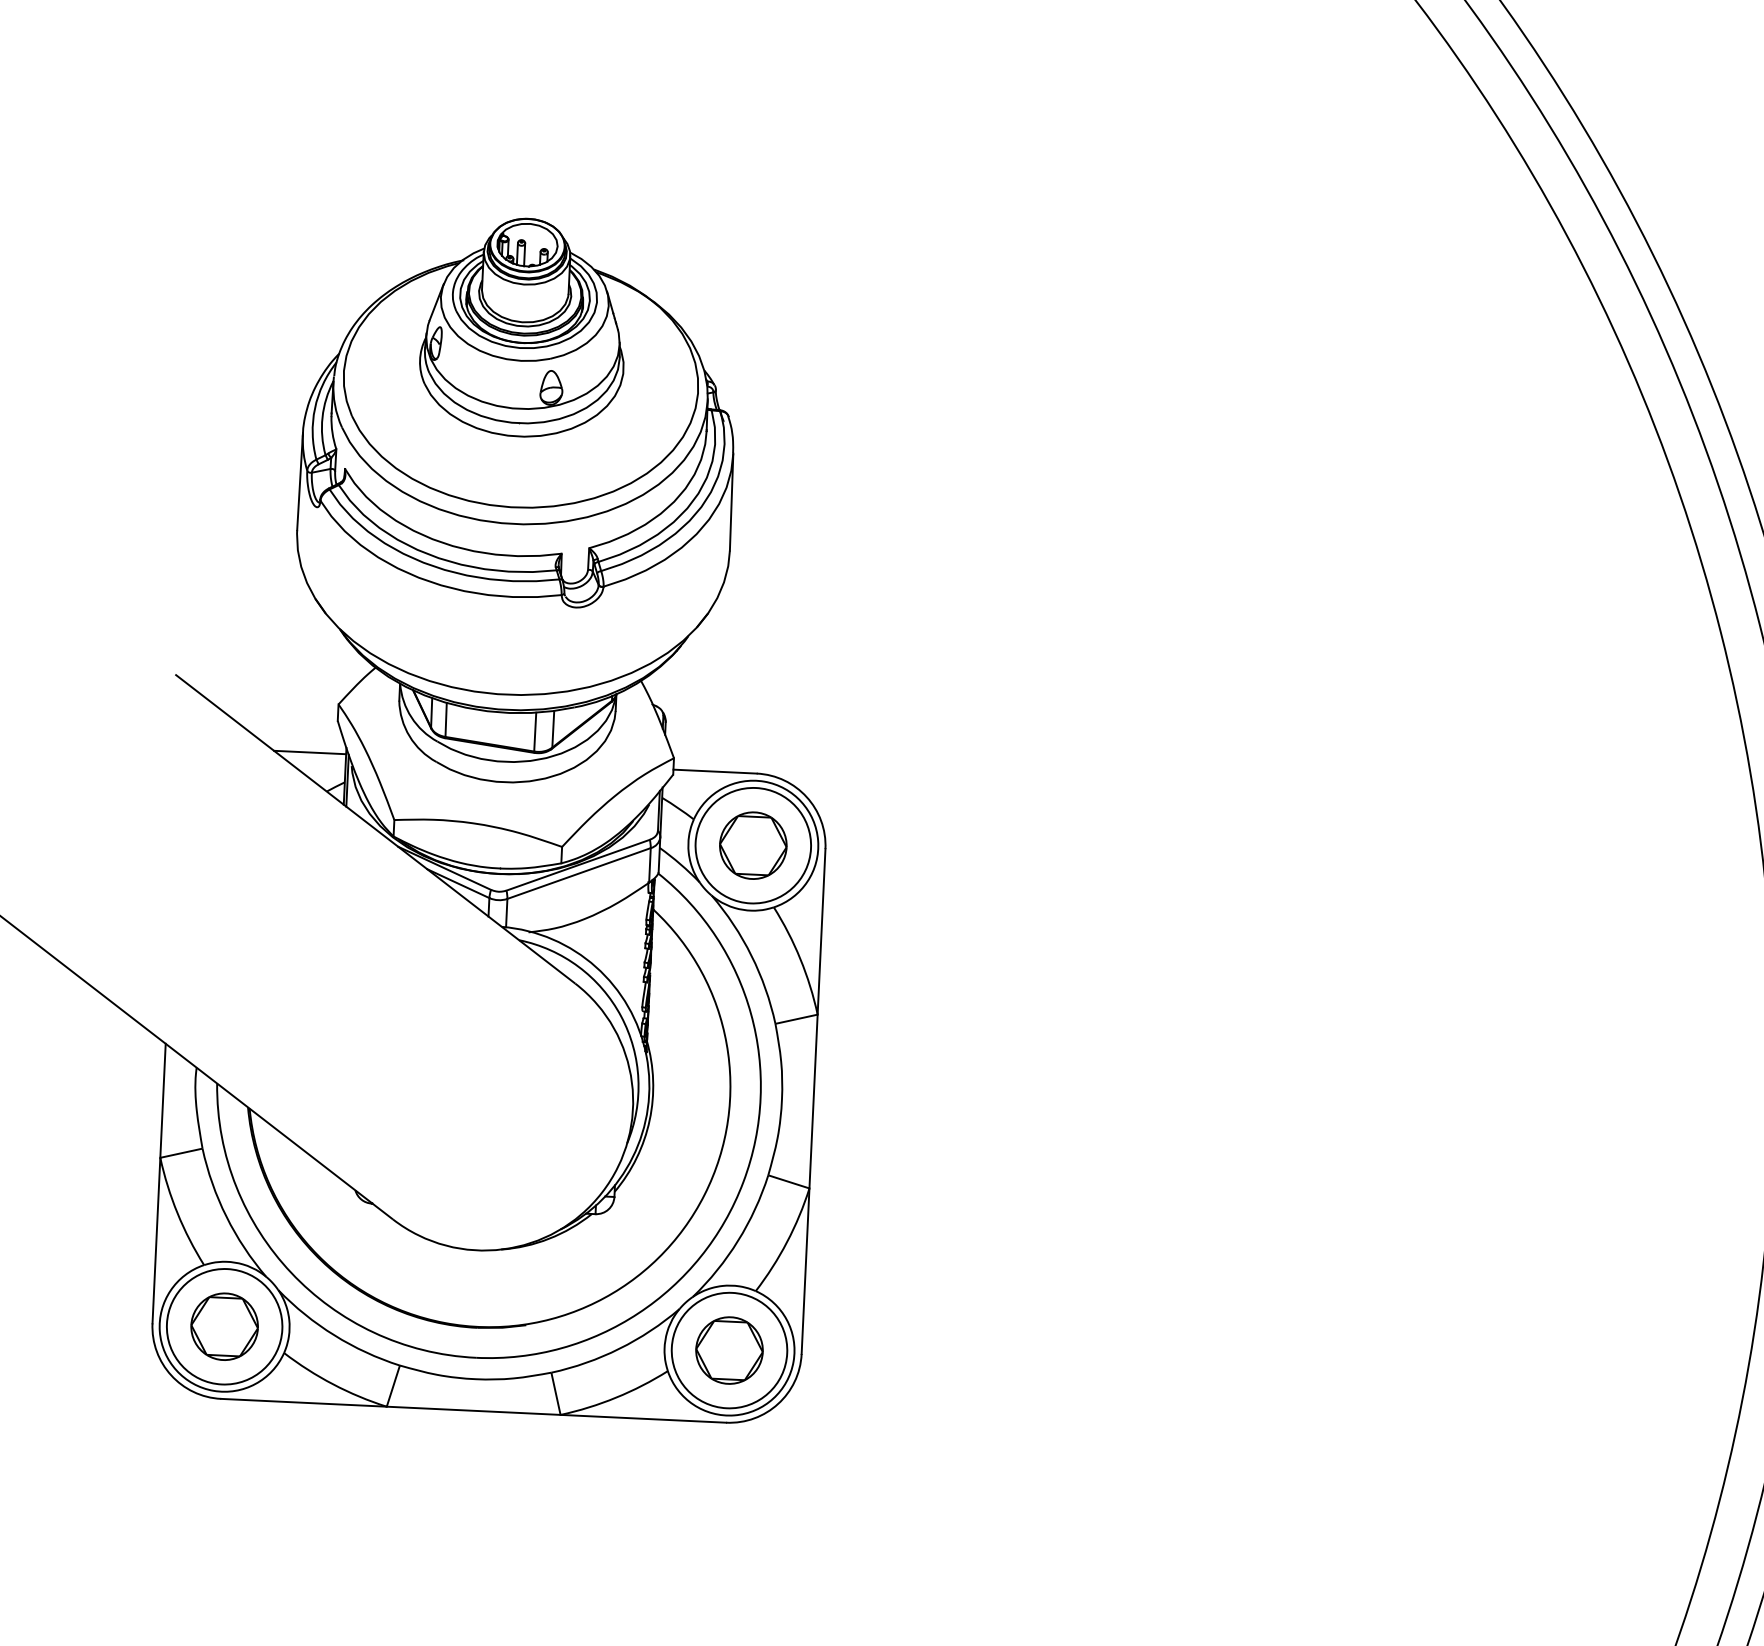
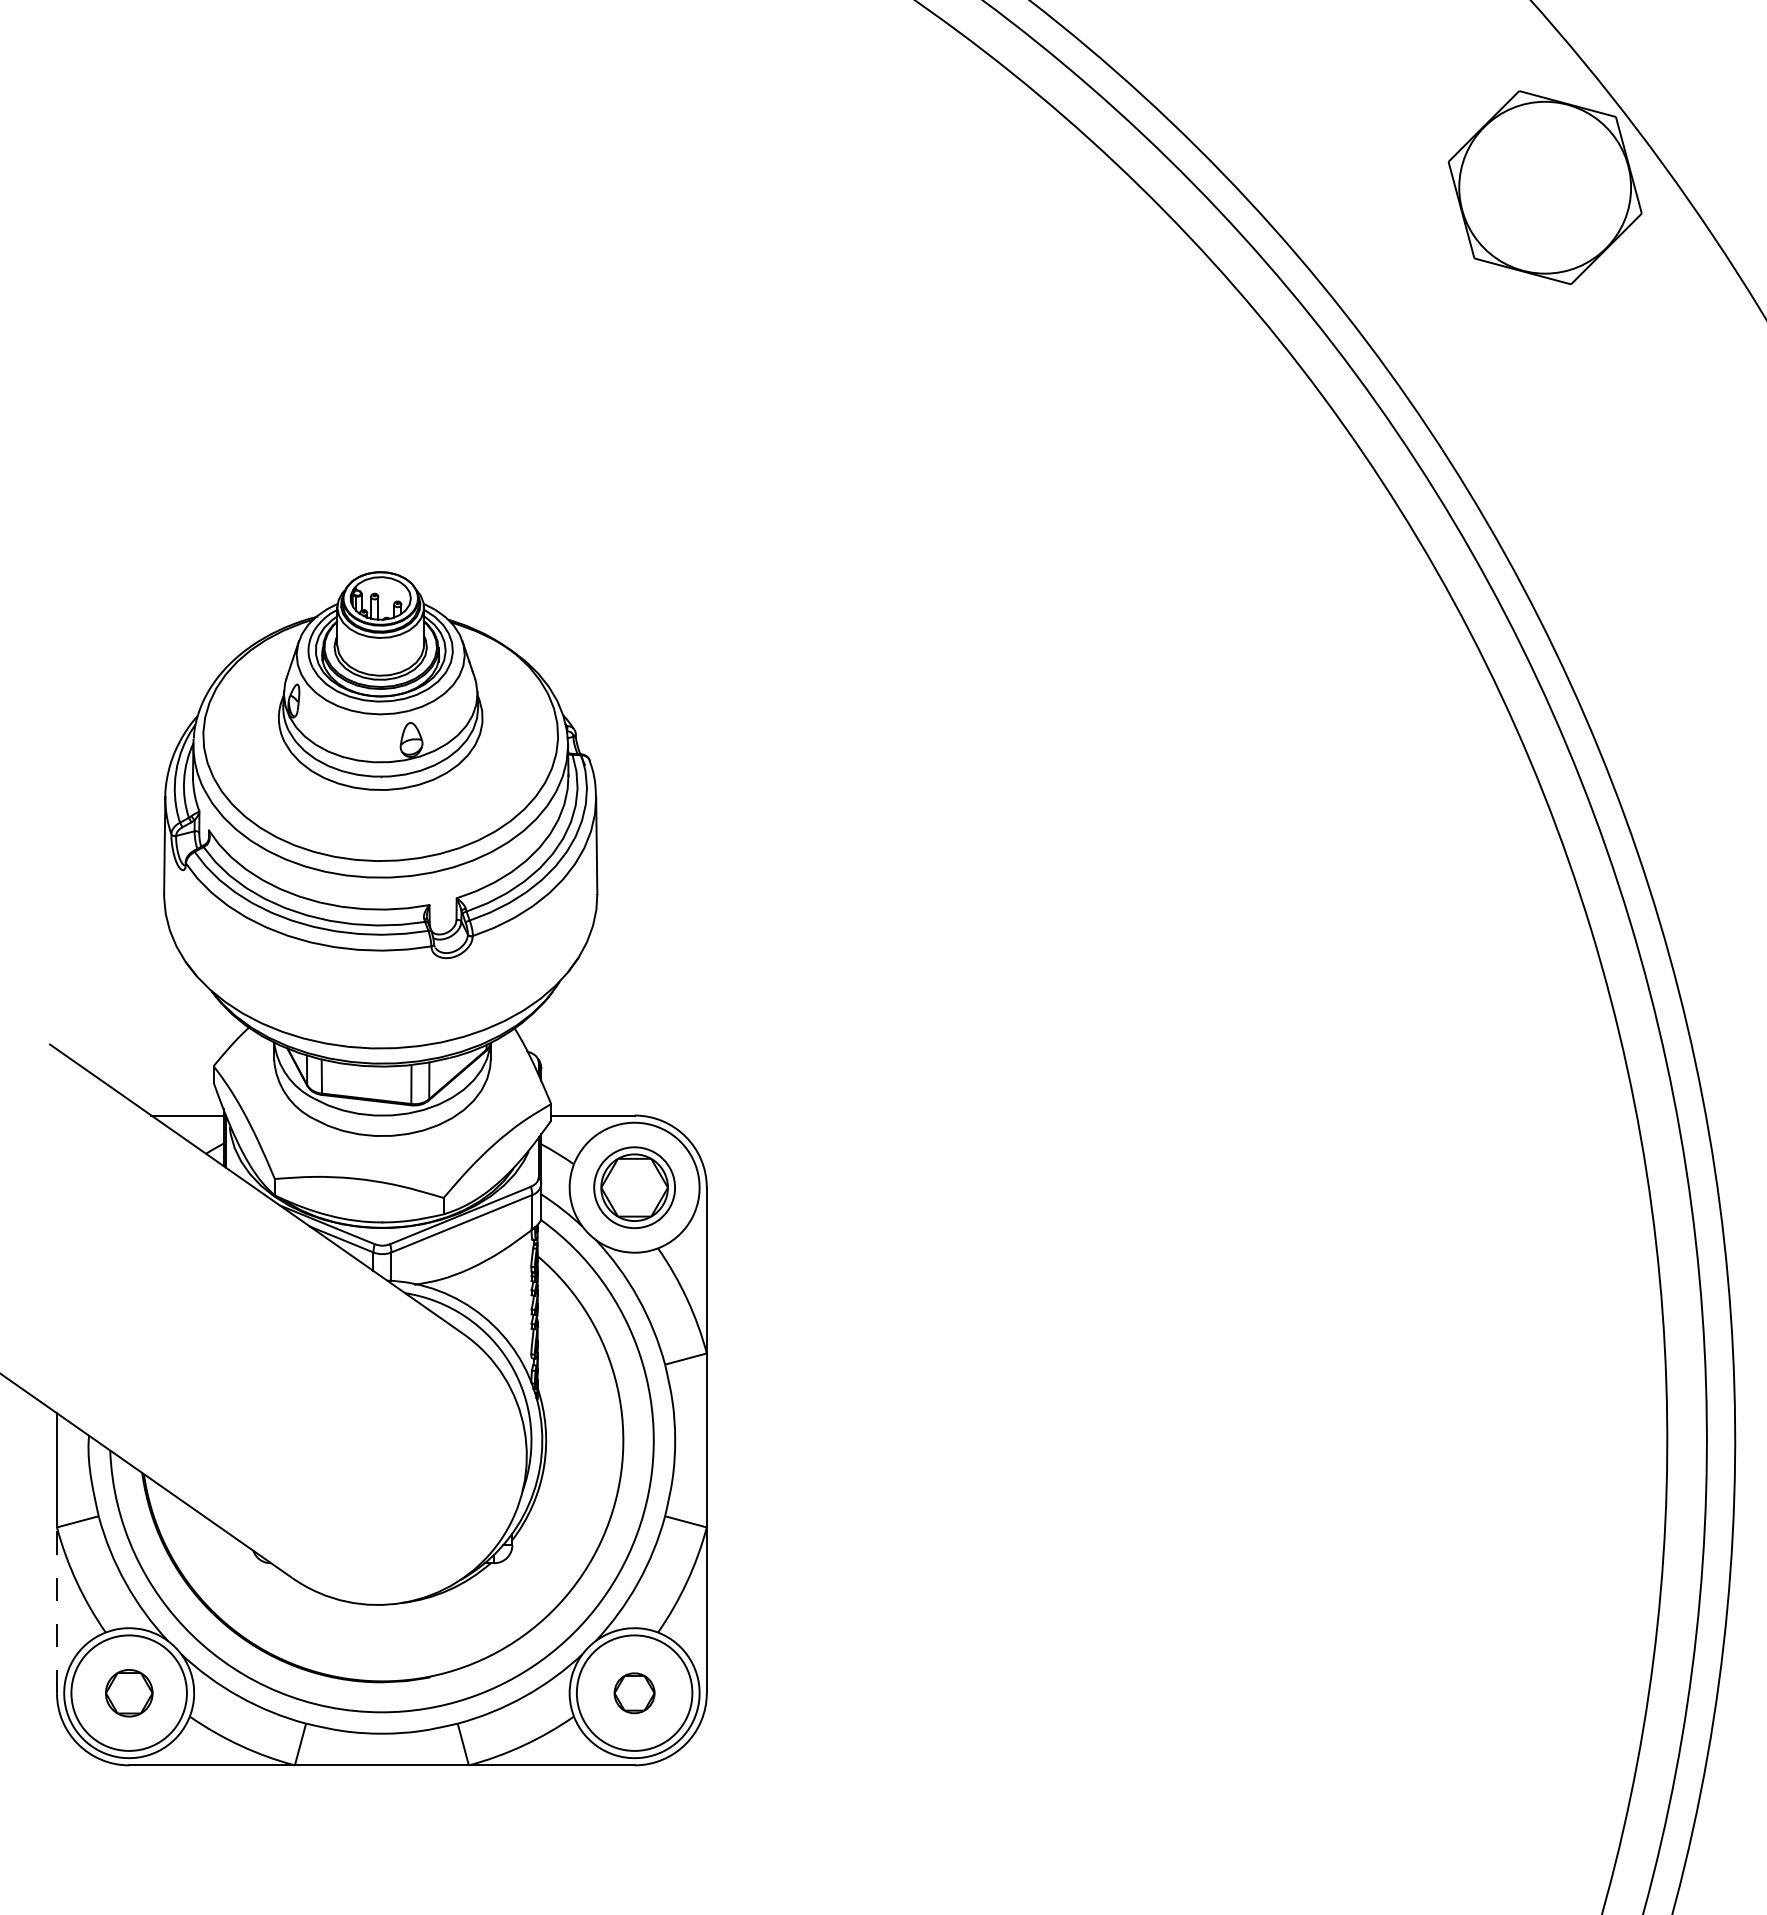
circle: (753, 845) -> (634, 1187), size x0.7
line: (155, 1240) -> (56, 1610), solid -> dashed
part: (224, 1327) -> (129, 1693), size x0.7
part: (729, 1350) -> (634, 1693), size x0.6

